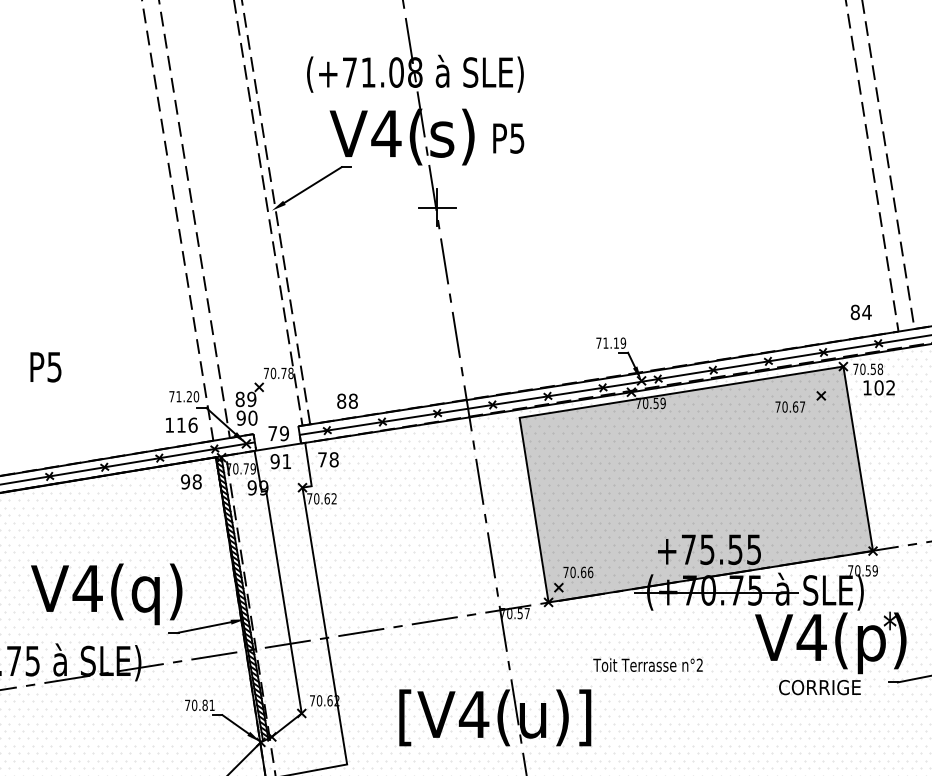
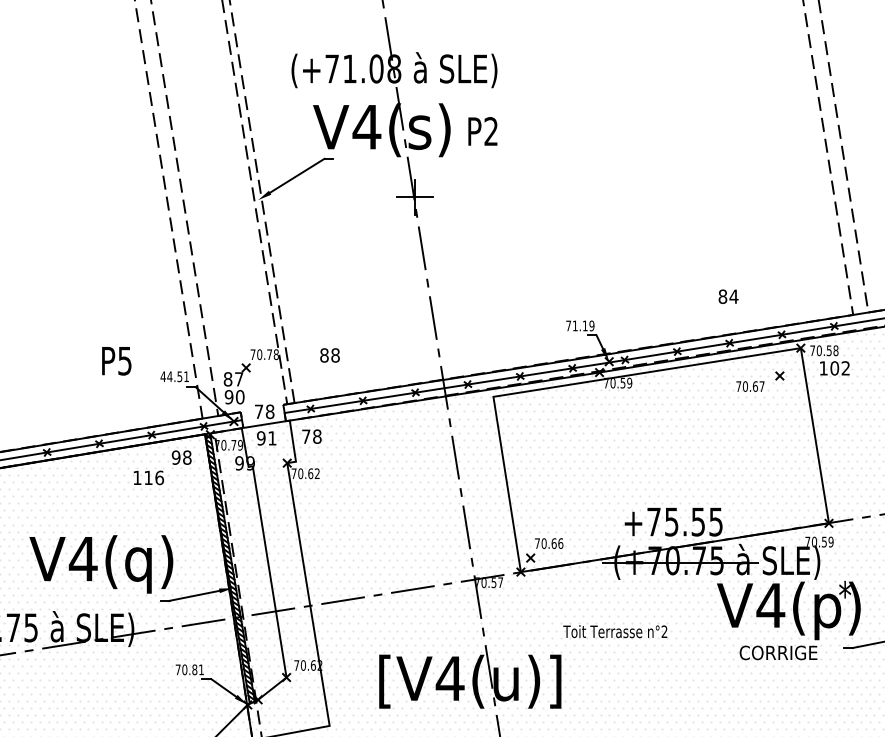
text: (517, 138) -> (491, 131), P5 -> P2
text: (860, 312) -> (727, 296), moved
text: (45, 367) -> (116, 361), moved
text: (184, 396) -> (175, 376), 71.20 -> 44.51
text: (251, 399) -> (238, 379), 89 -> 87
text: (347, 400) -> (329, 354), moved
text: (181, 424) -> (148, 477), moved
text: (283, 433) -> (269, 411), 79 -> 78
fill: (696, 484) -> (661, 460), removed

